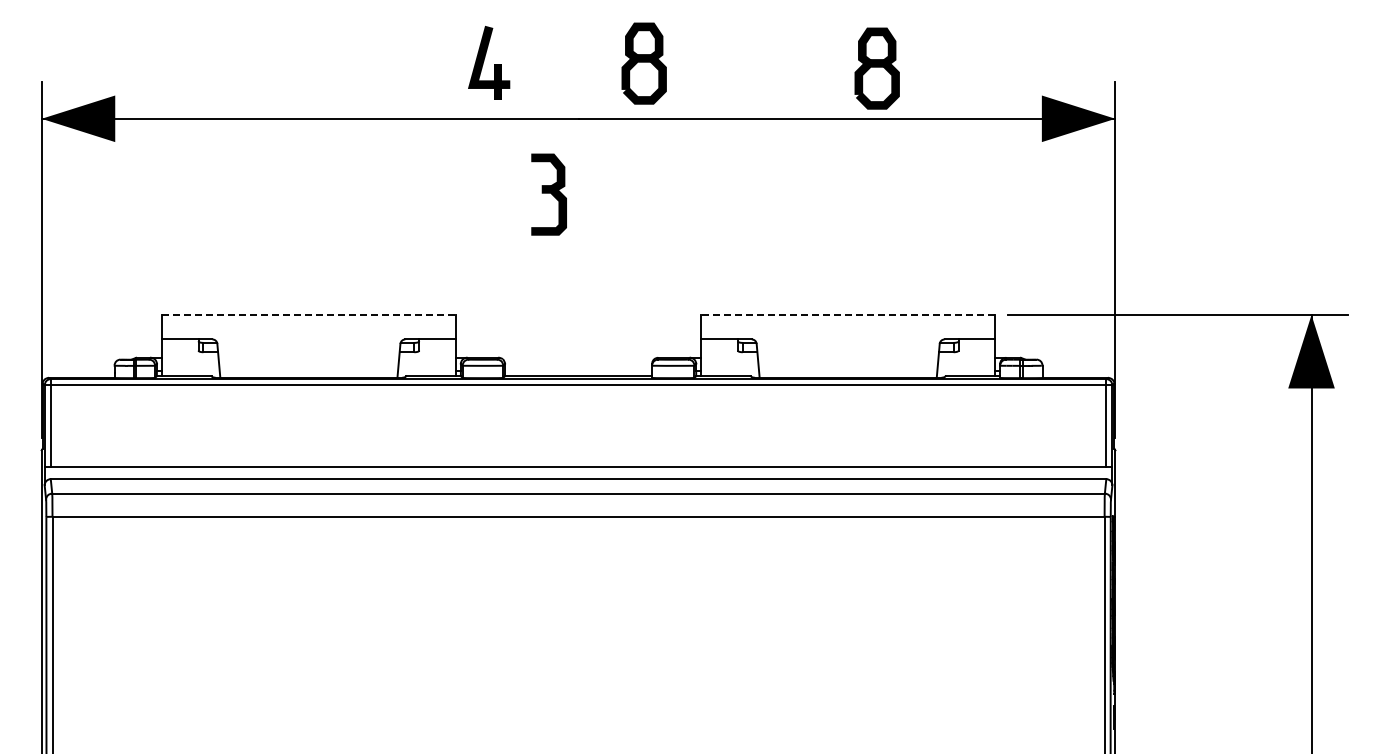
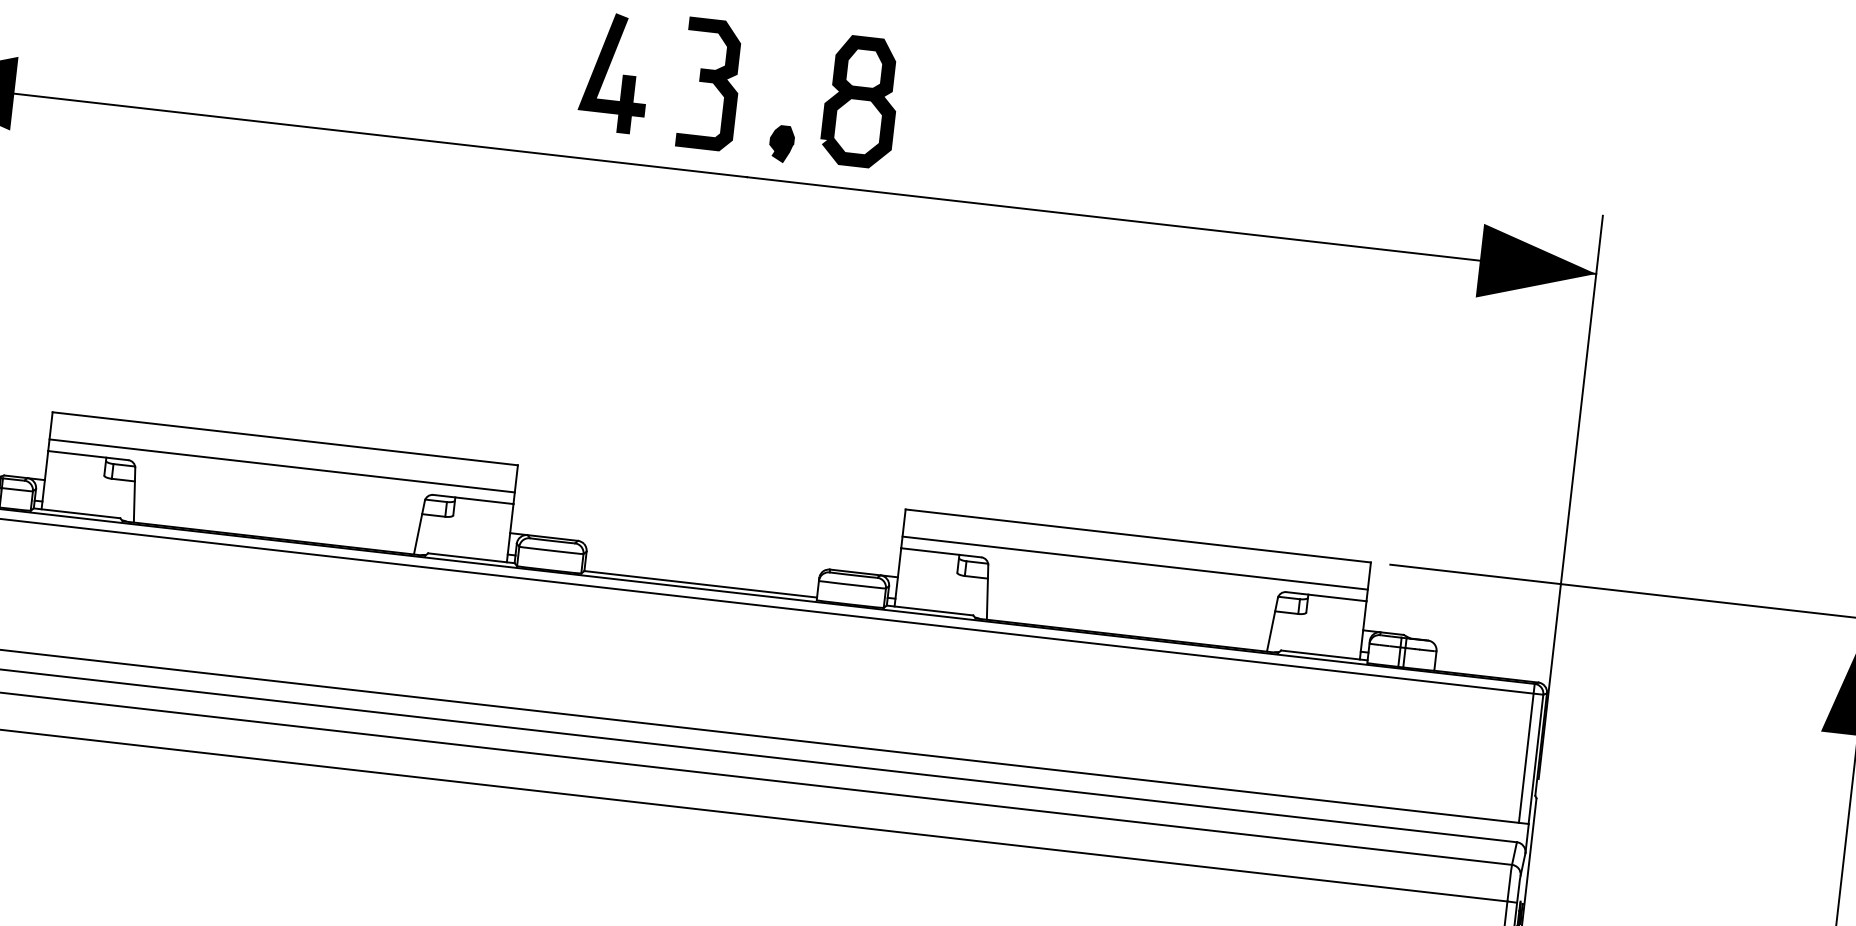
part: (876, 68) -> (1227, 151), removed
part: (597, 95) -> (781, 143), added
part: (548, 194) -> (709, 84), moved
line: (309, 314) -> (286, 438), dashed -> solid
line: (847, 314) -> (1137, 535), dashed -> solid
line: (308, 332) -> (281, 466), added
line: (848, 332) -> (1135, 563), added

